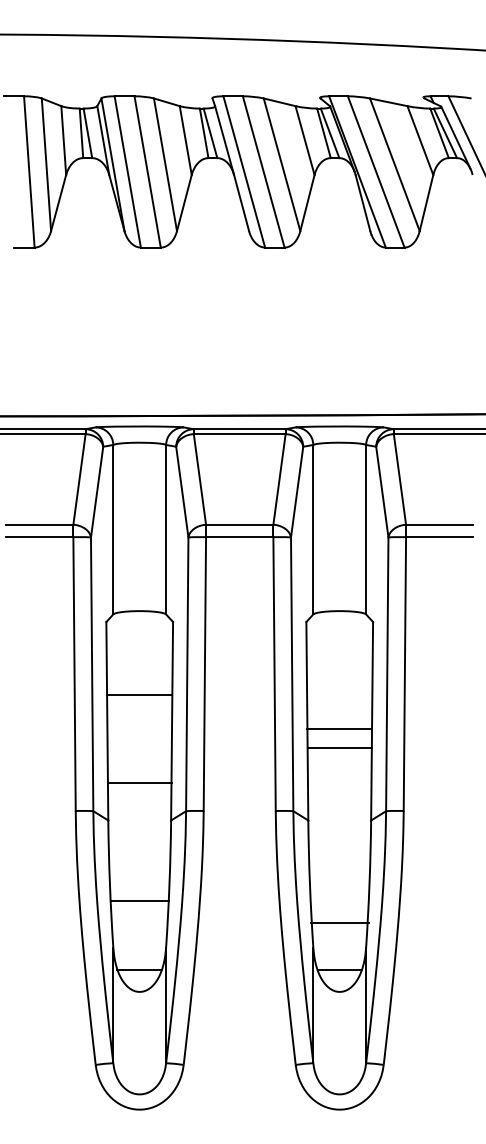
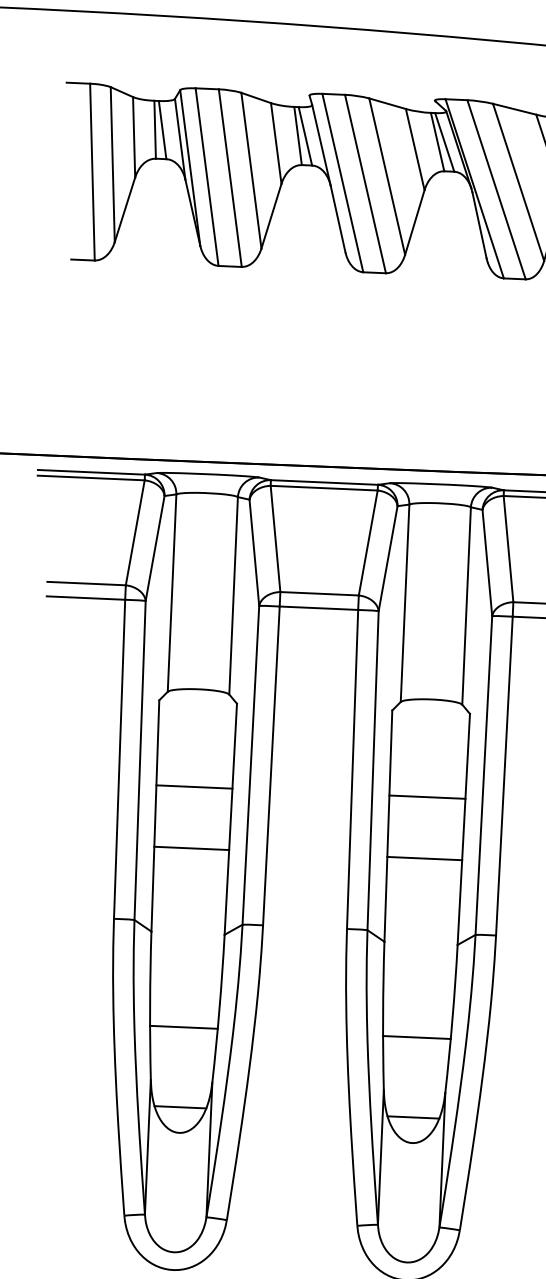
line: (339, 728) -> (427, 796), moved
line: (139, 782) -> (191, 848), moved
line: (339, 923) -> (416, 1037), moved

